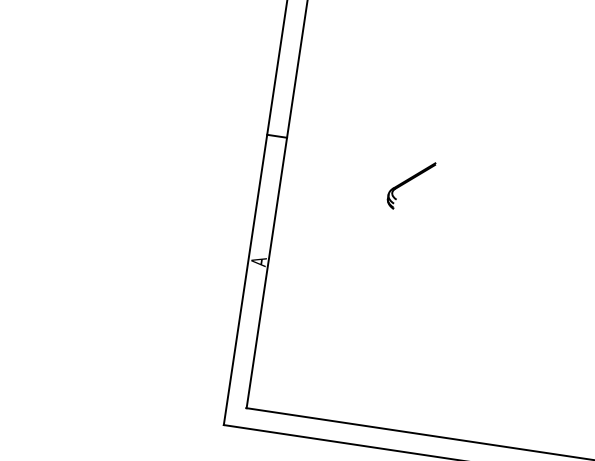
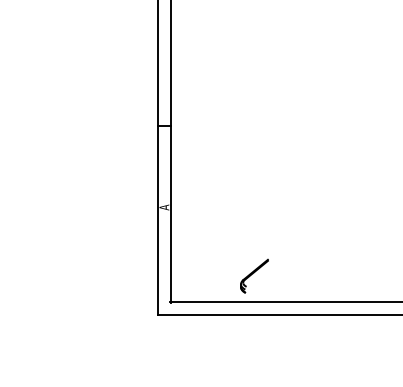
part: (411, 184) -> (254, 275), moved

